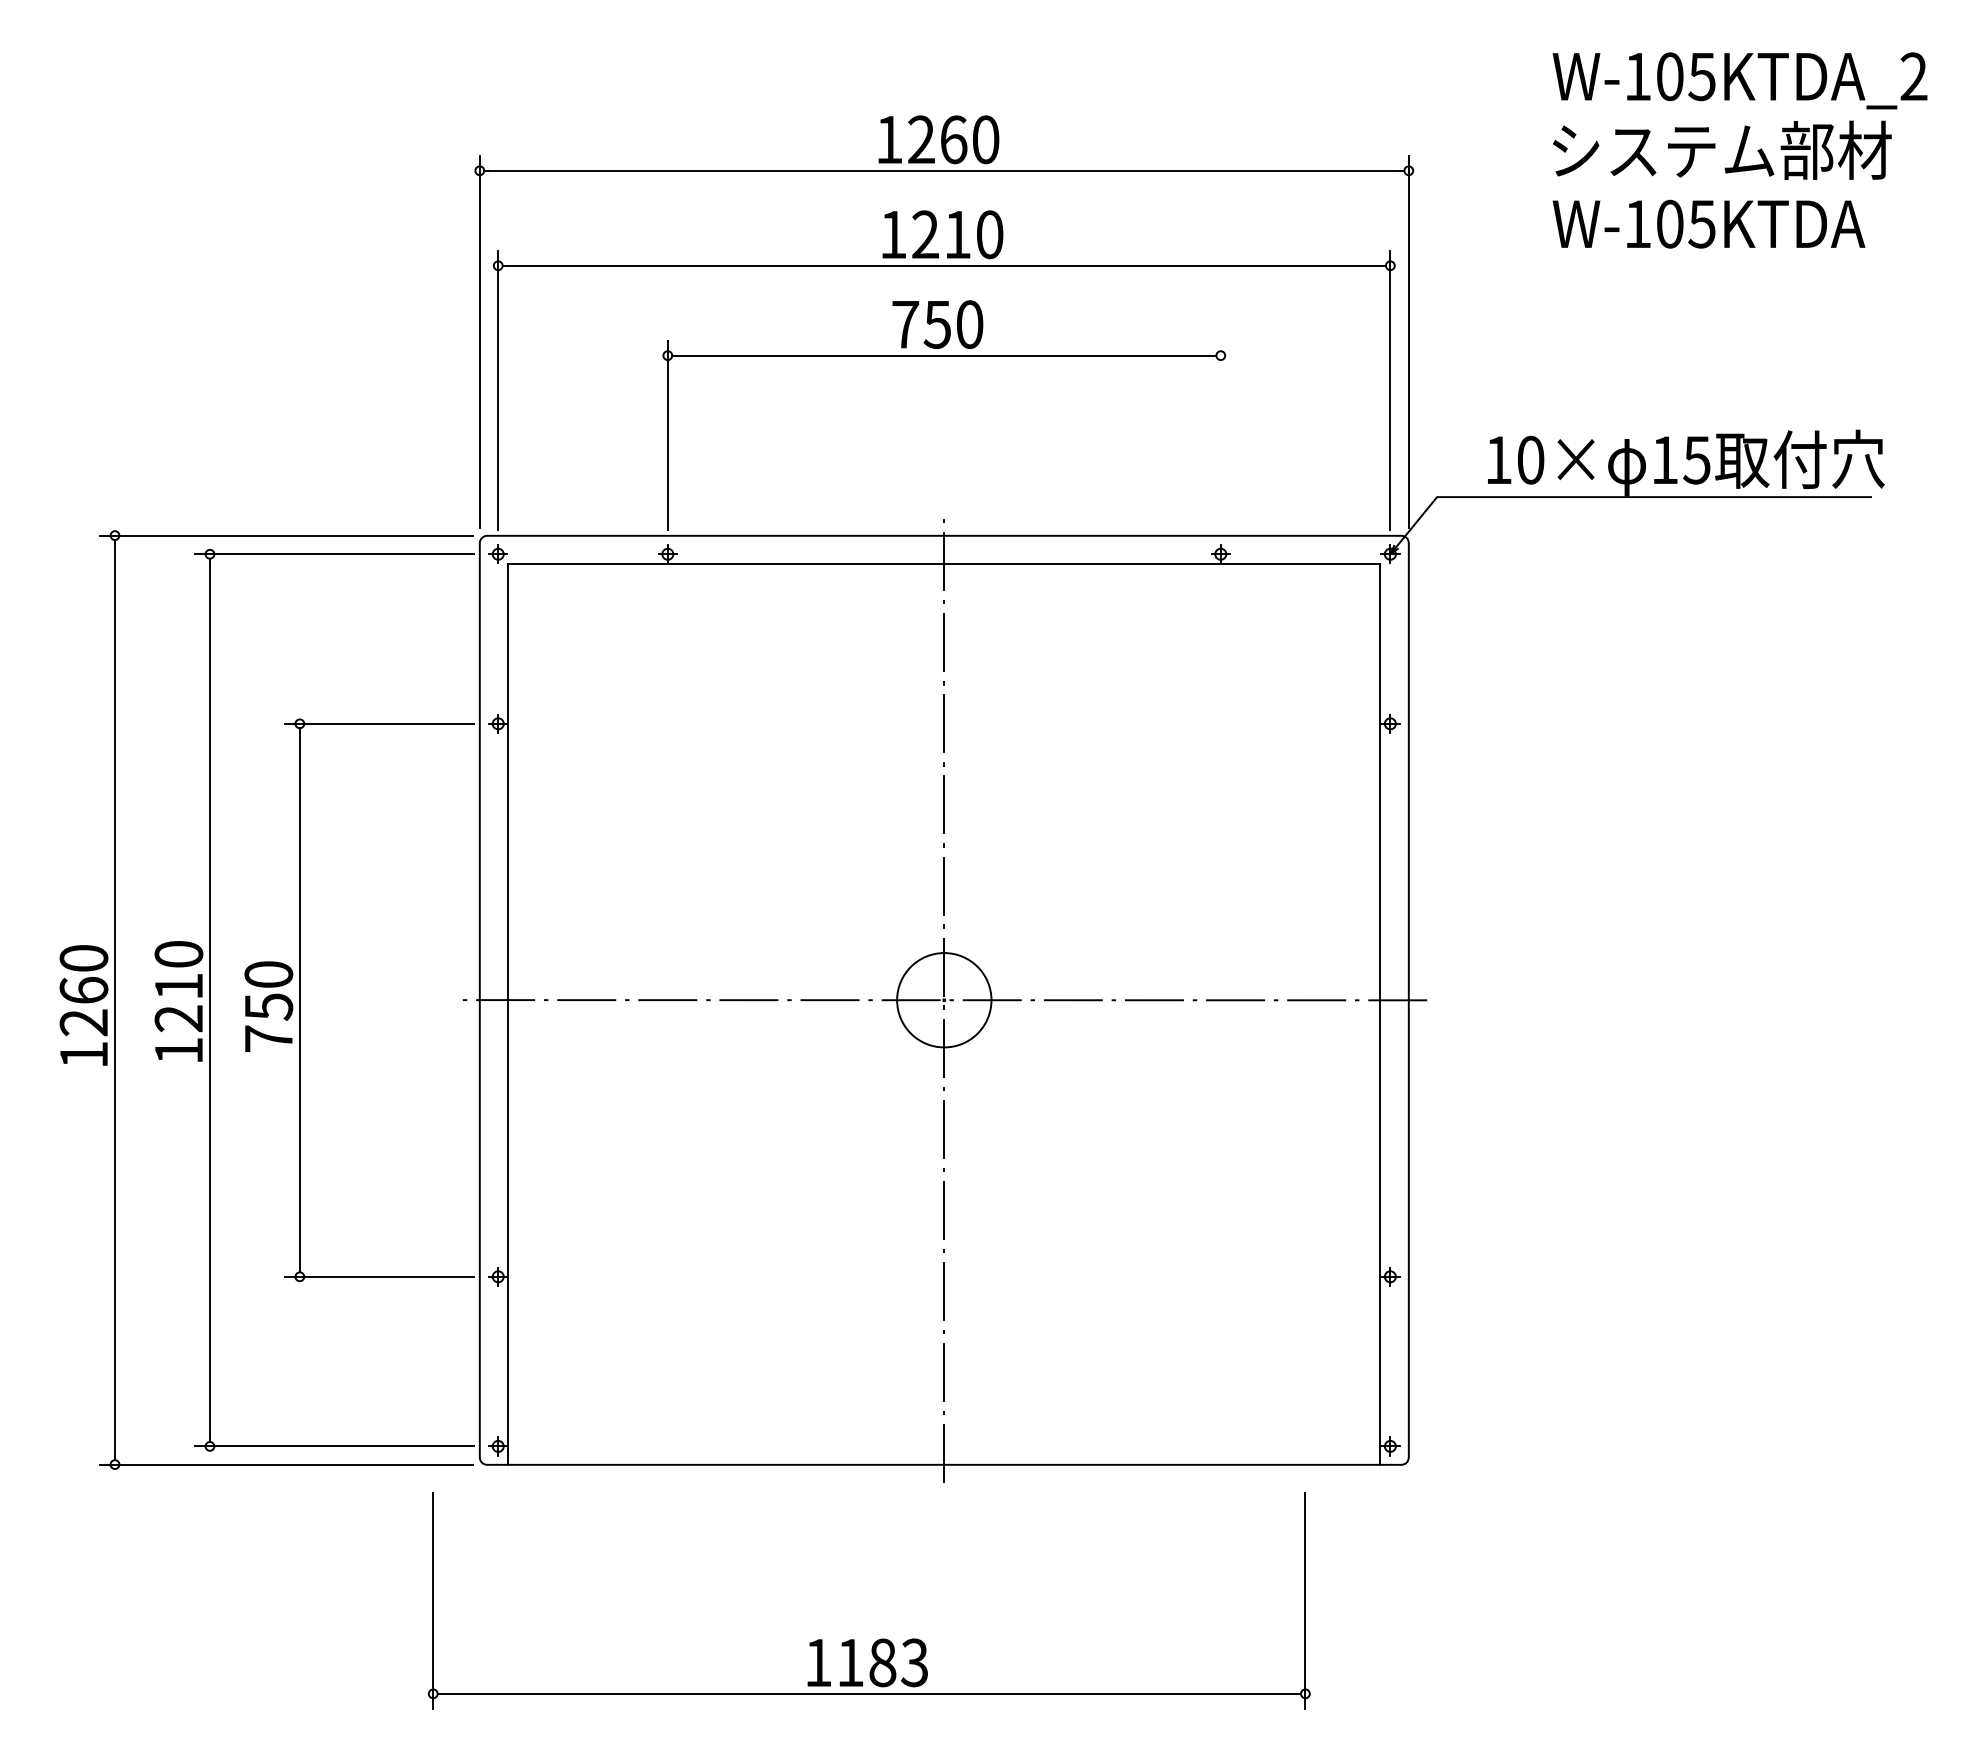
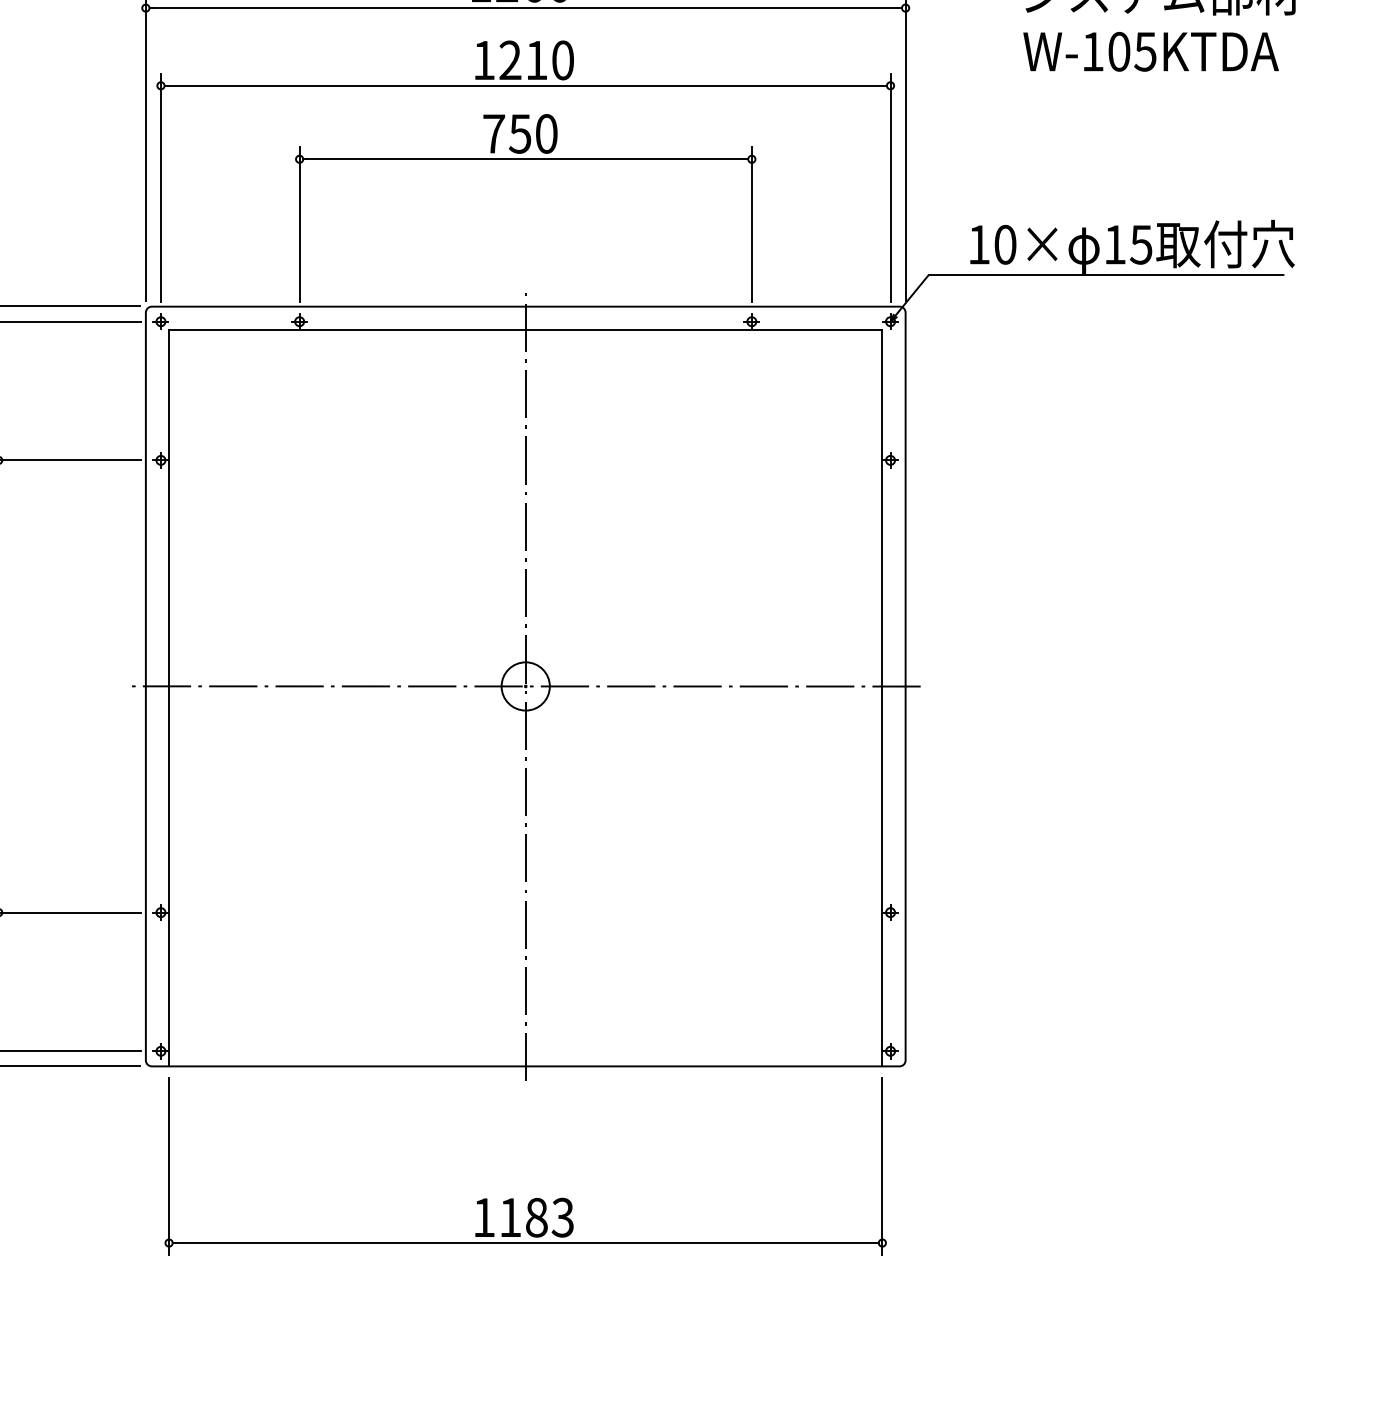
line: (1220, 435) -> (751, 224), added
circle: (943, 999) -> (525, 685), size x0.62
part: (881, 1638) -> (535, 1197), moved

